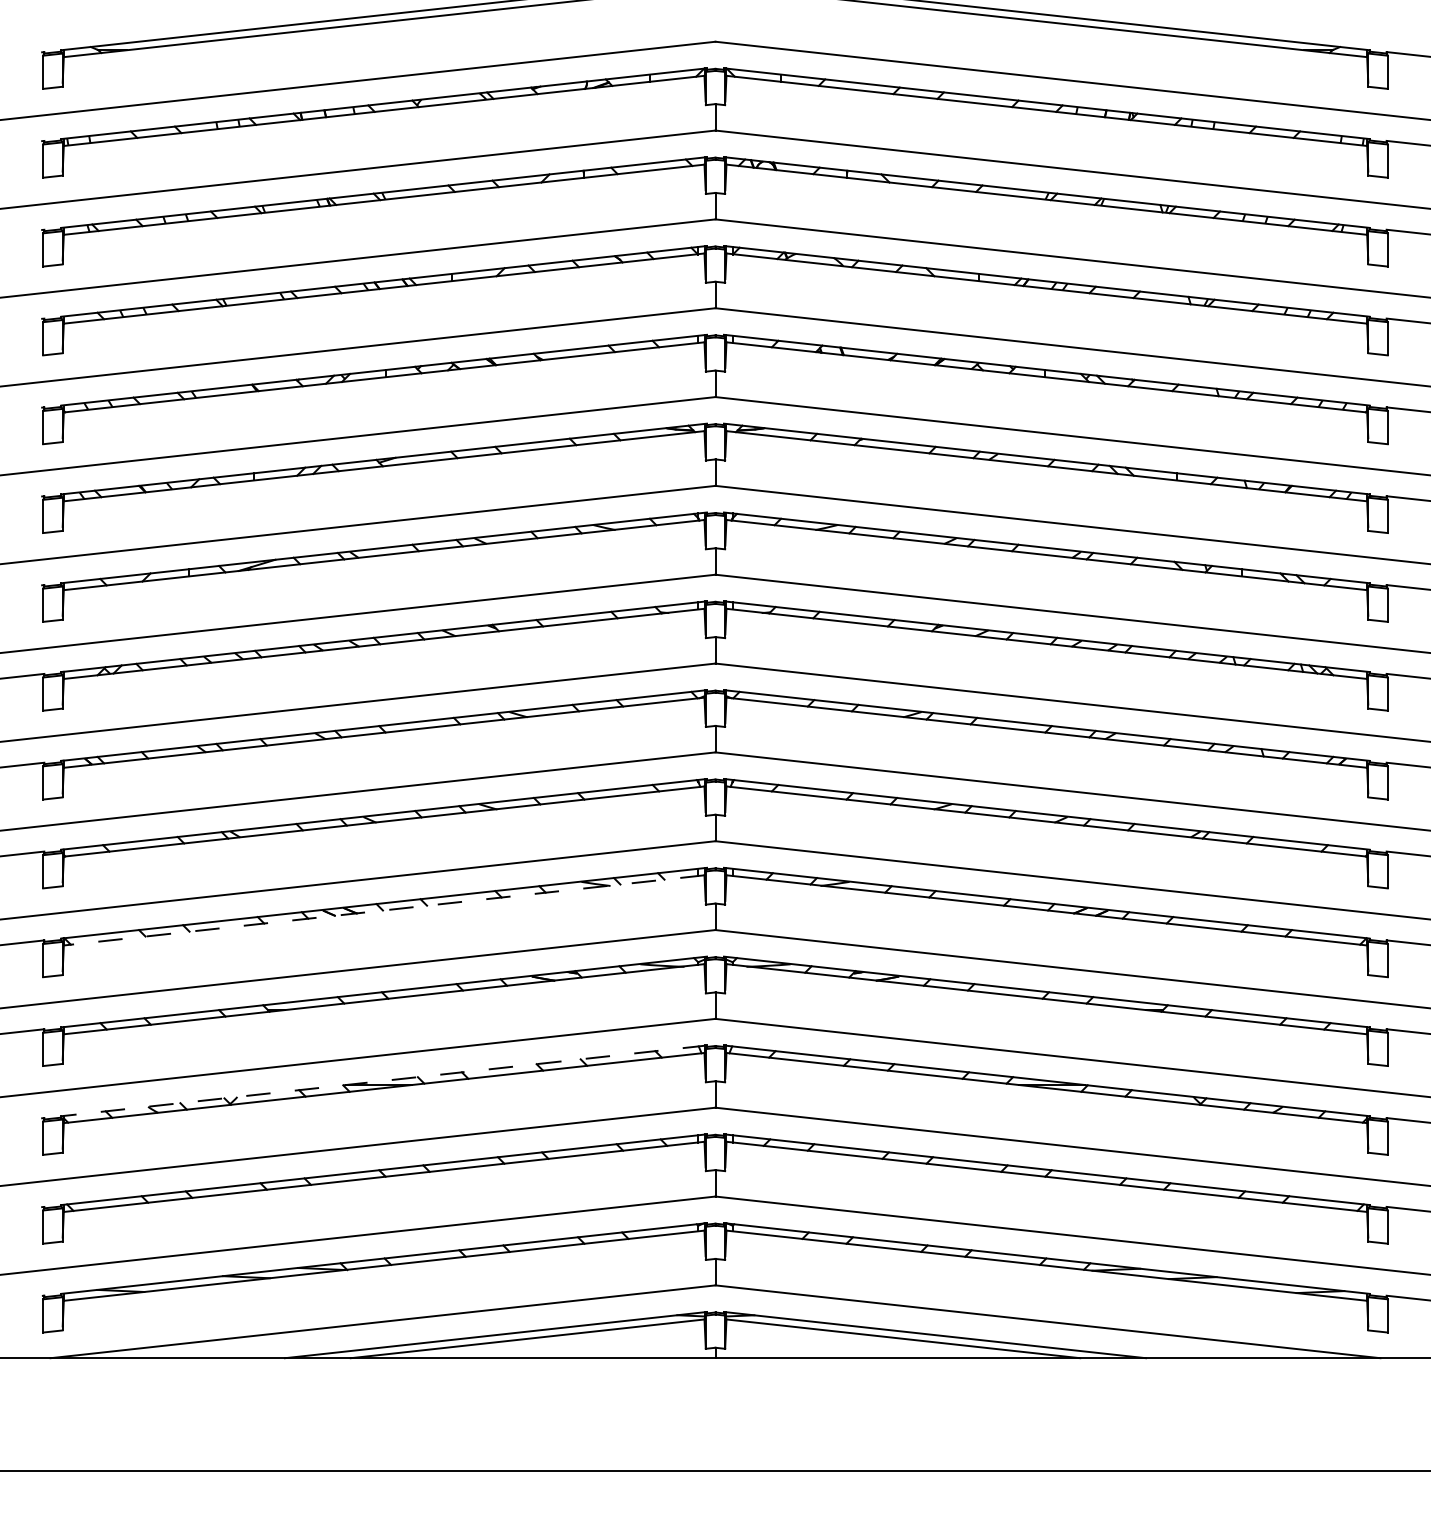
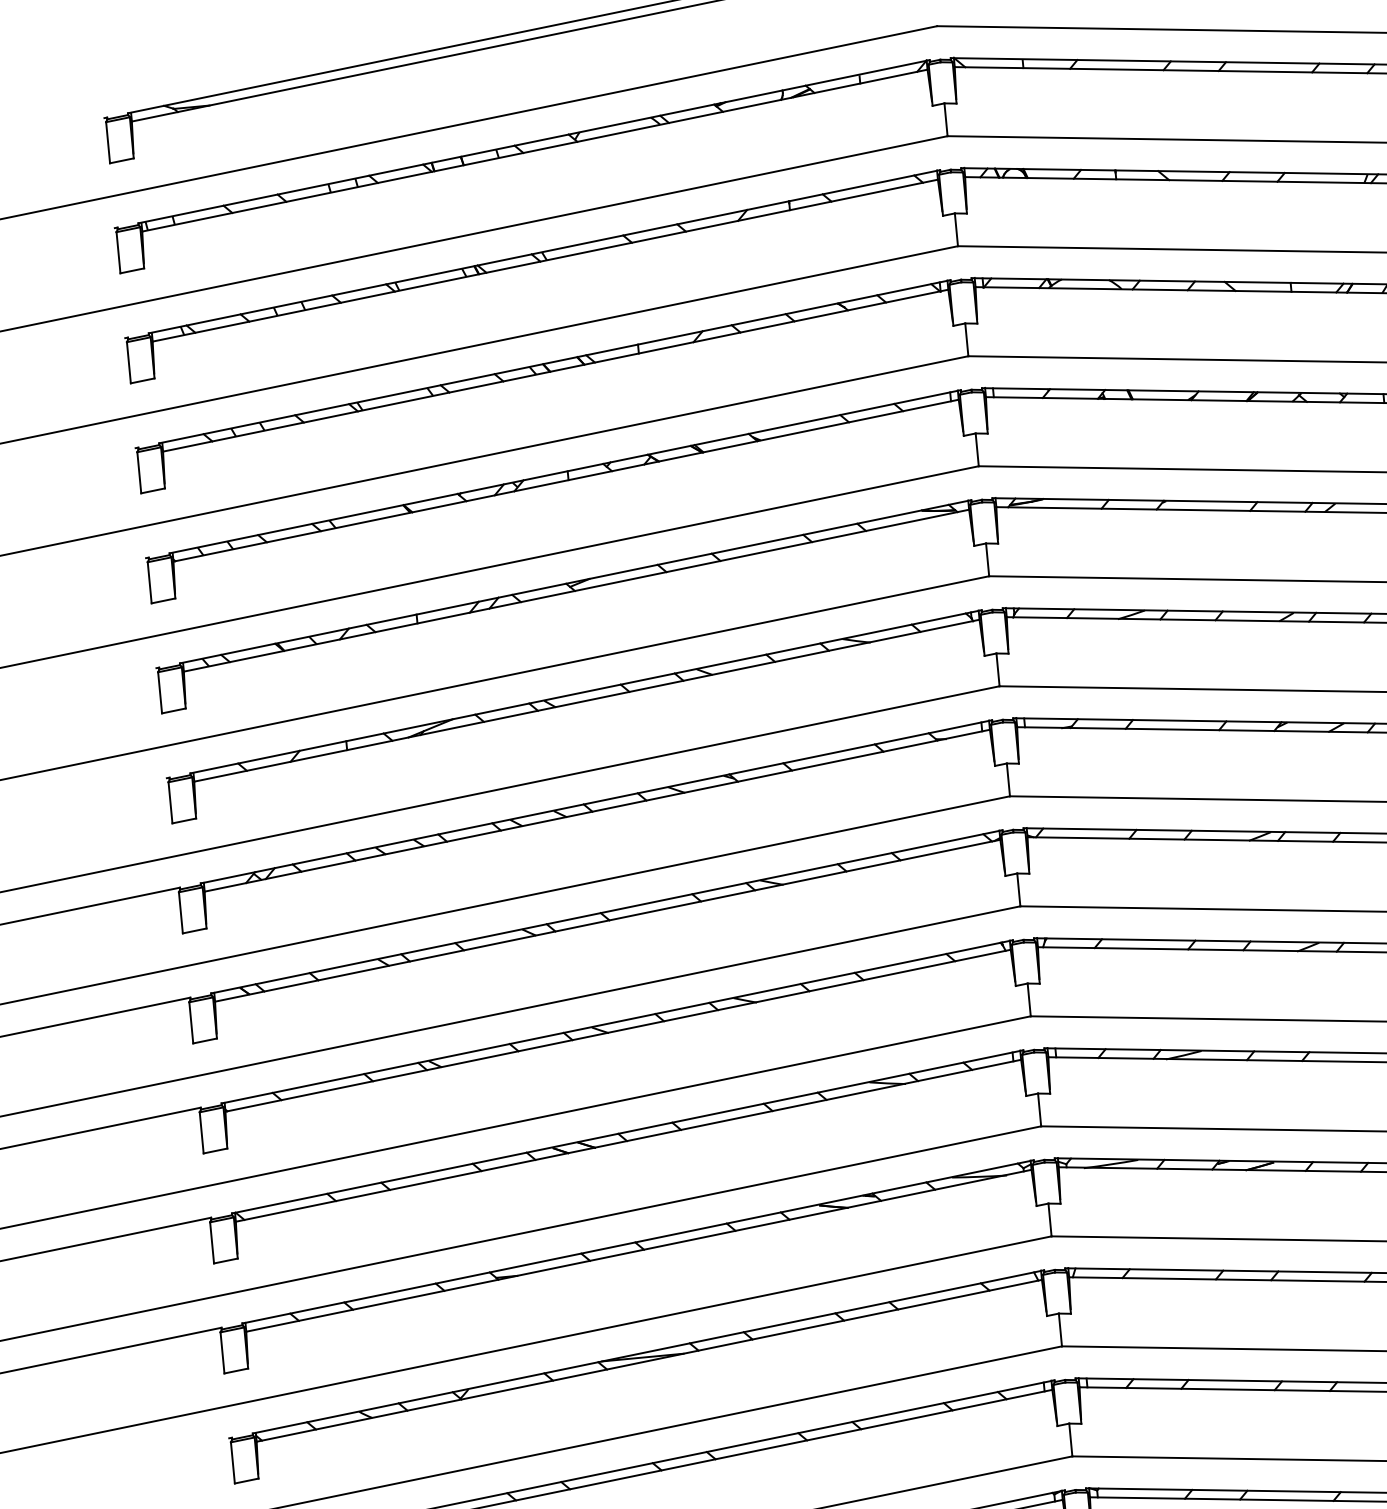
line: (383, 910) -> (627, 1140), dashed -> solid
line: (384, 1080) -> (648, 1351), dashed -> solid

